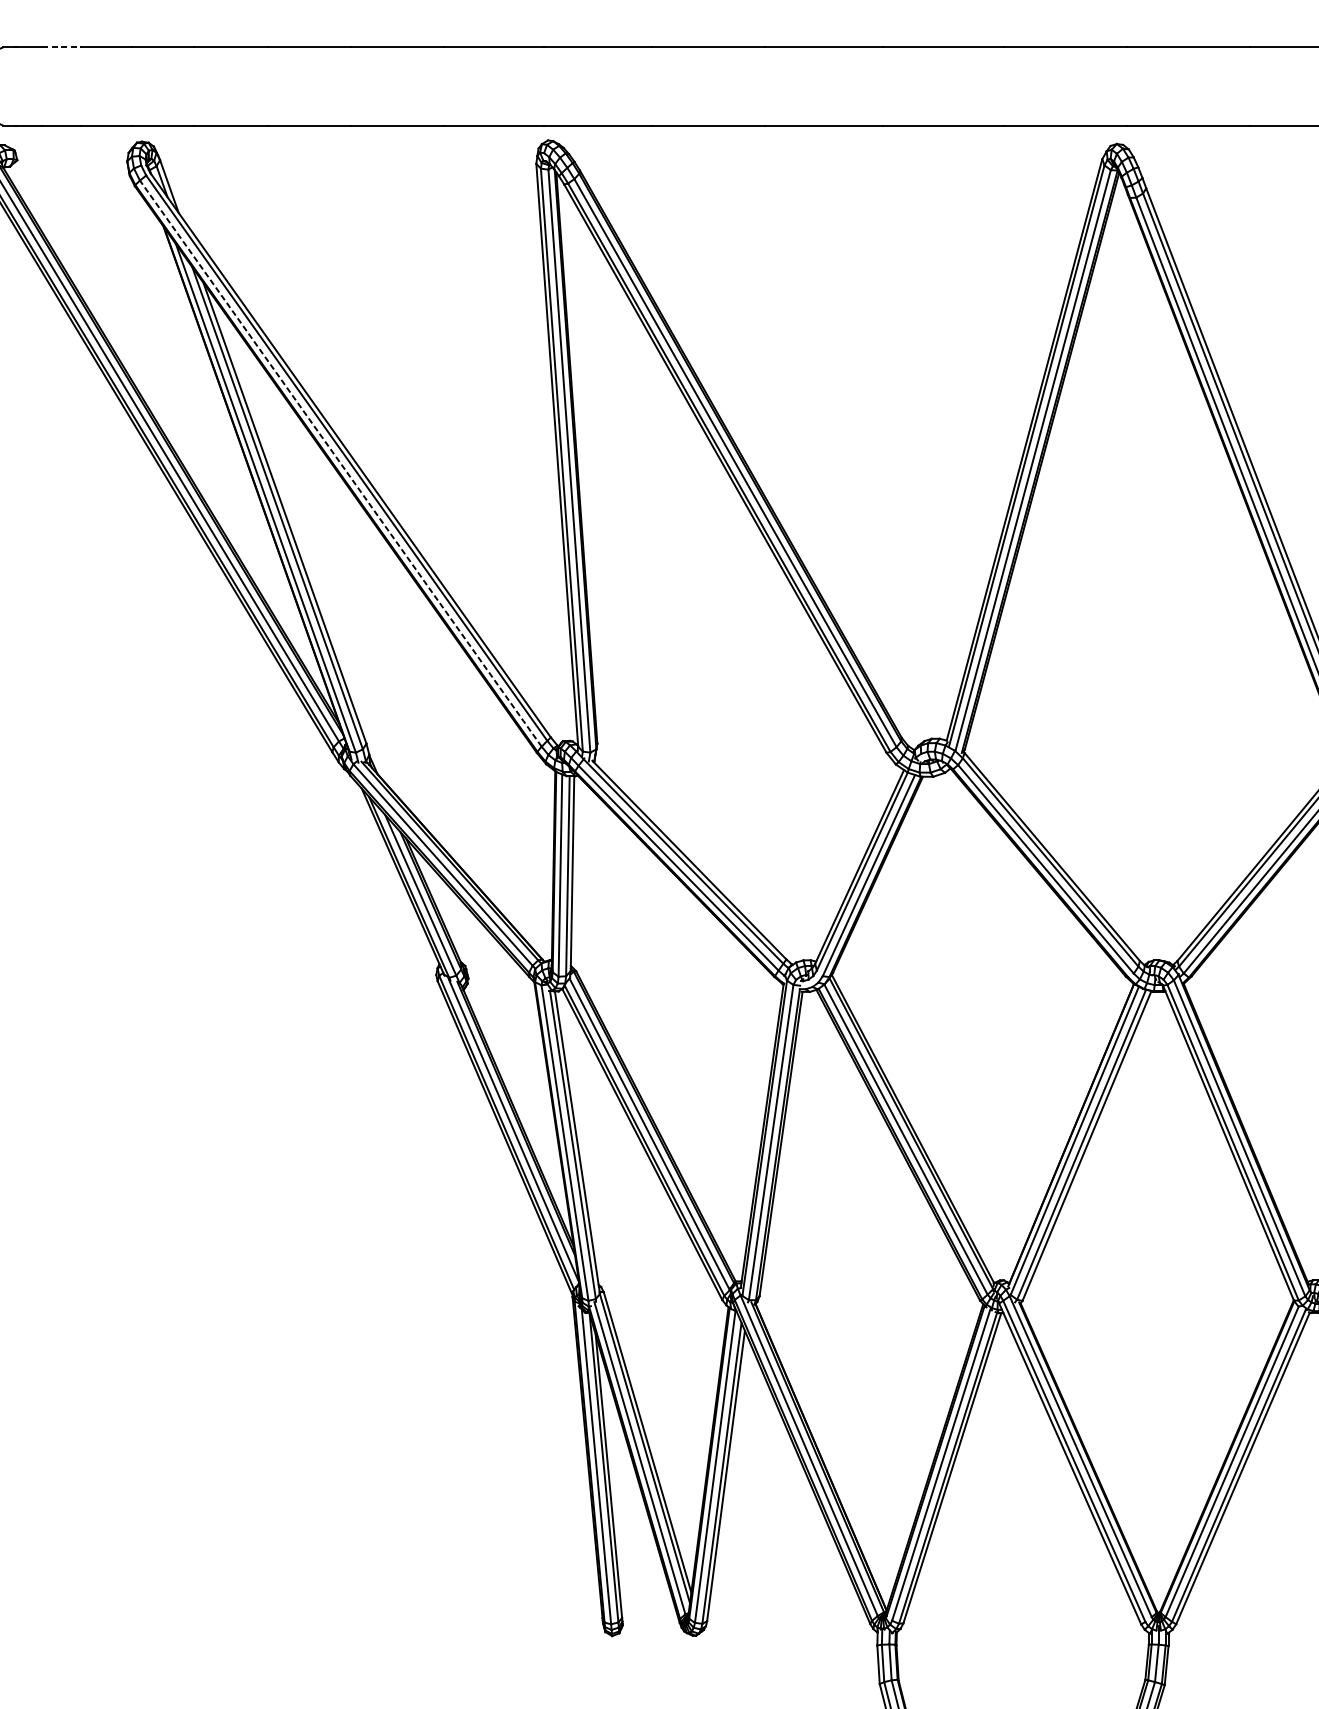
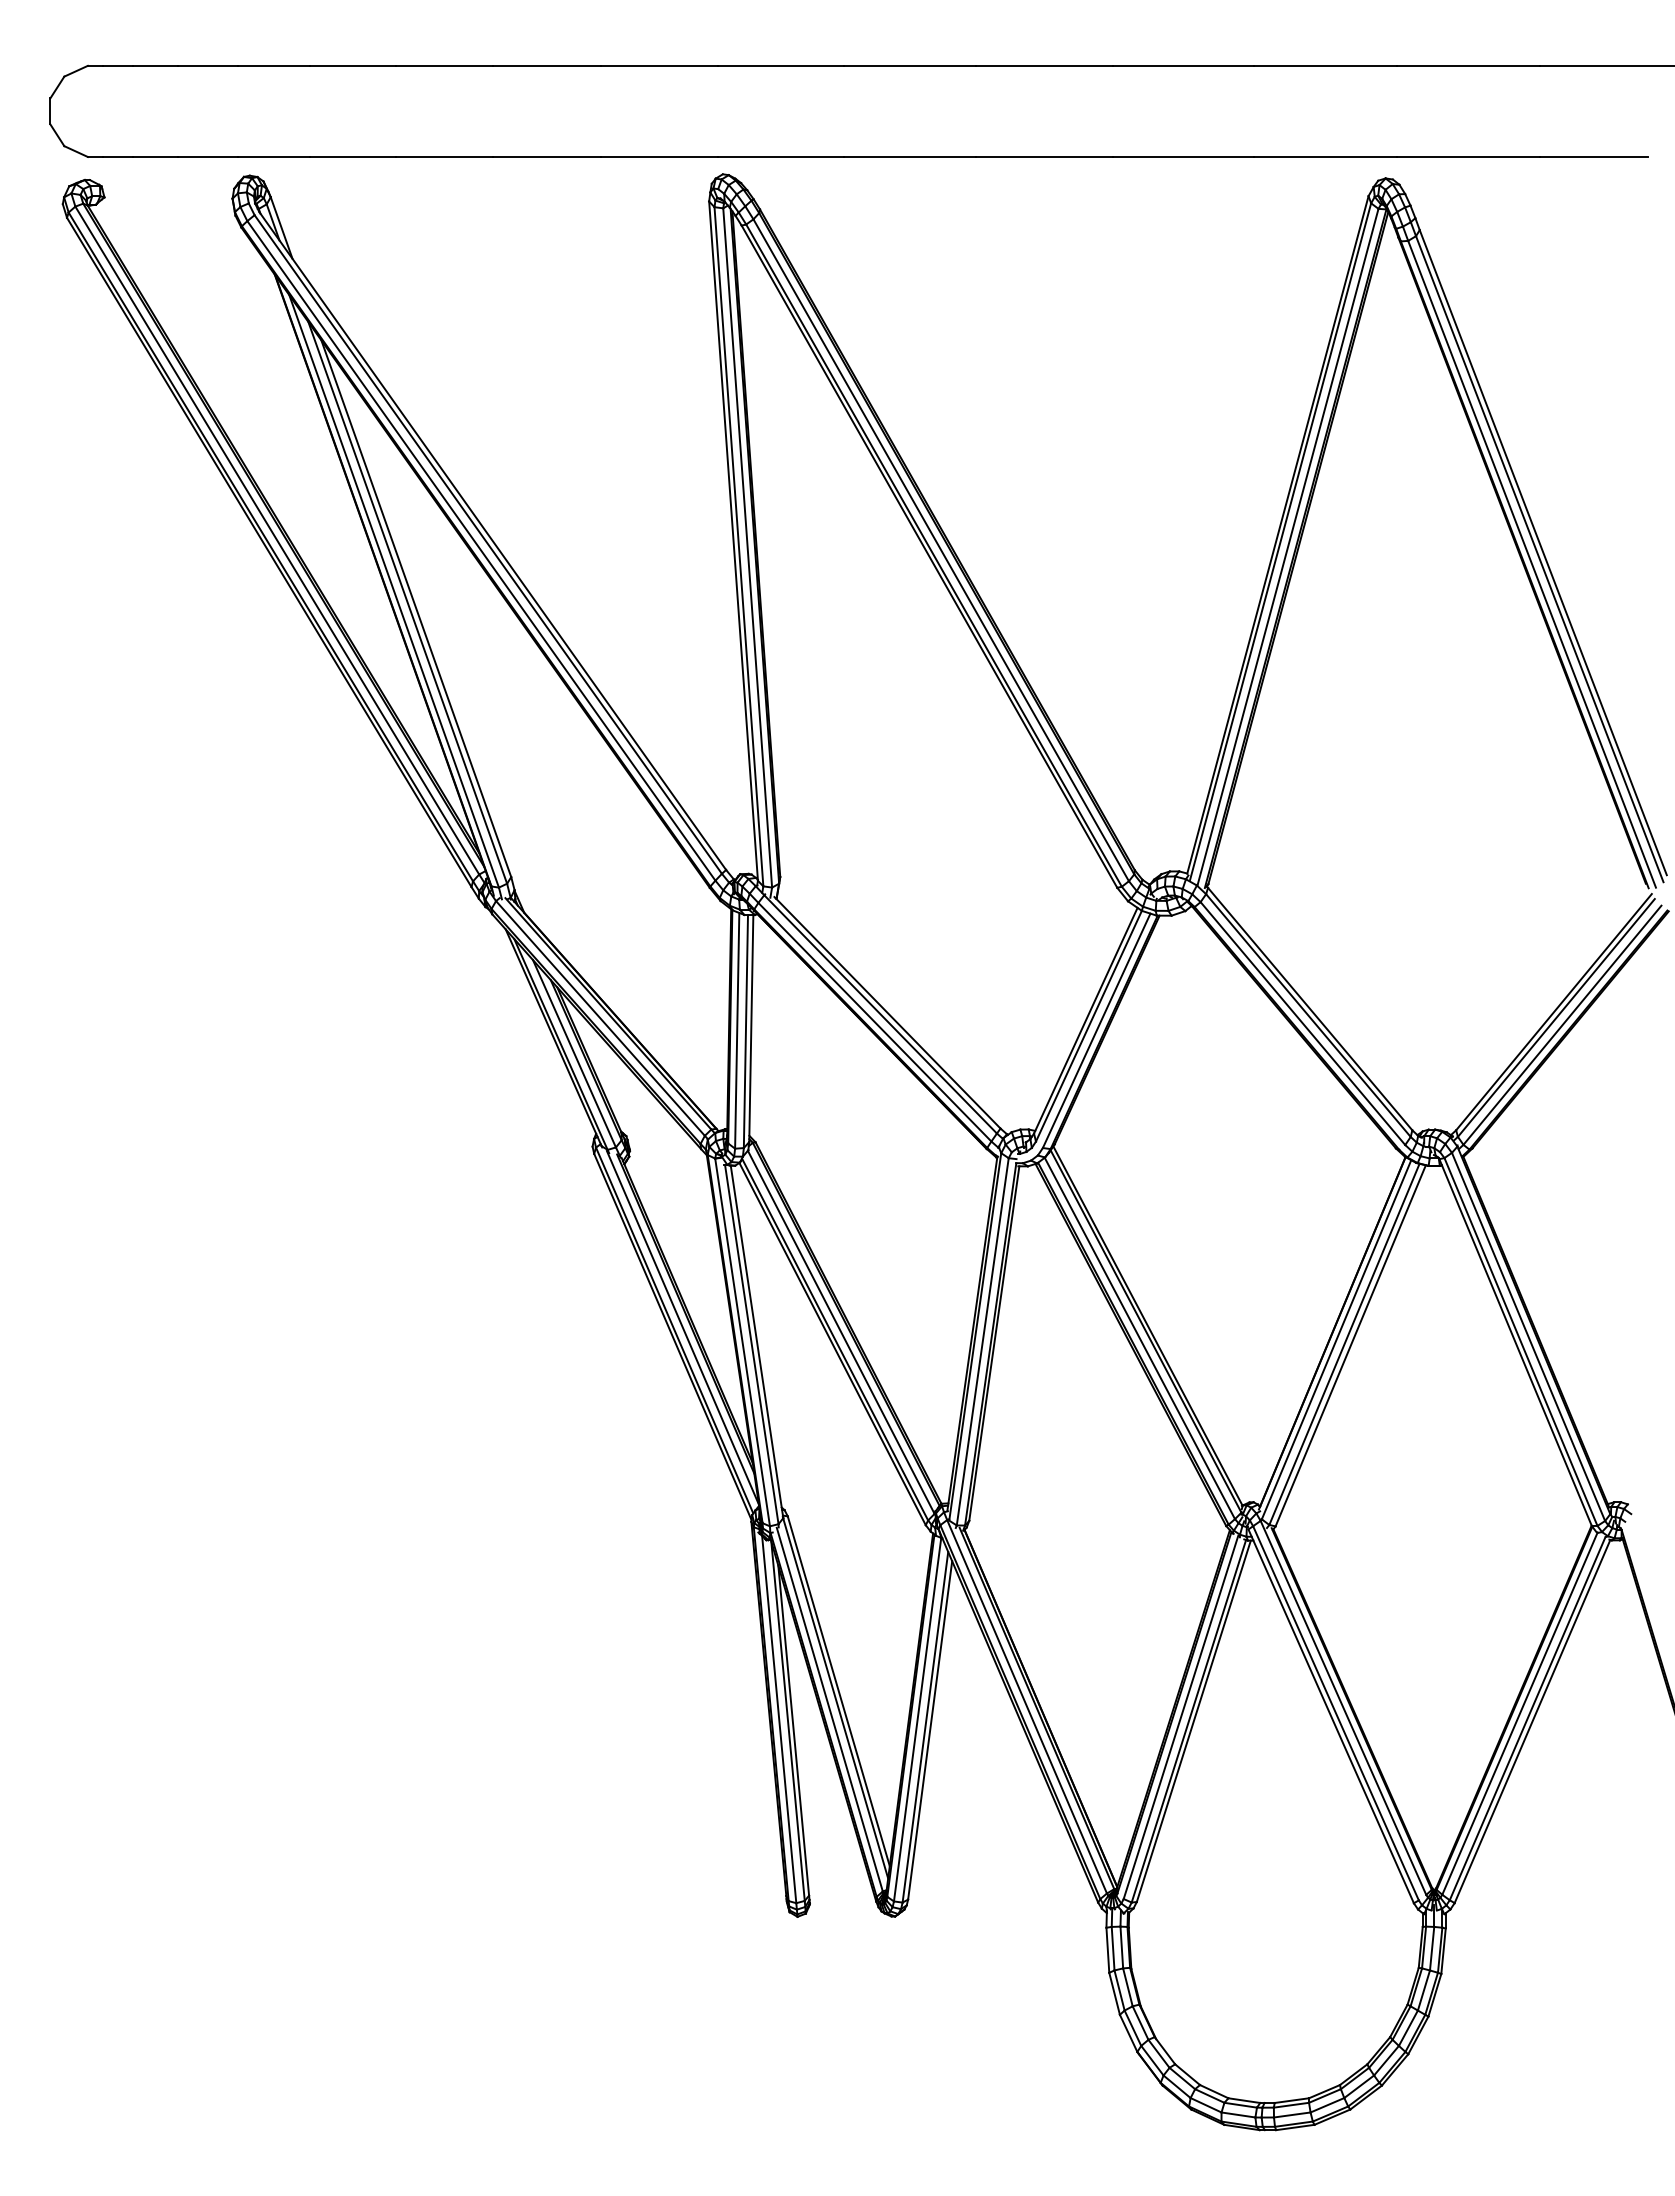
line: (61, 47) -> (155, 65), dashed -> solid
line: (340, 463) -> (481, 550), dashed -> solid

